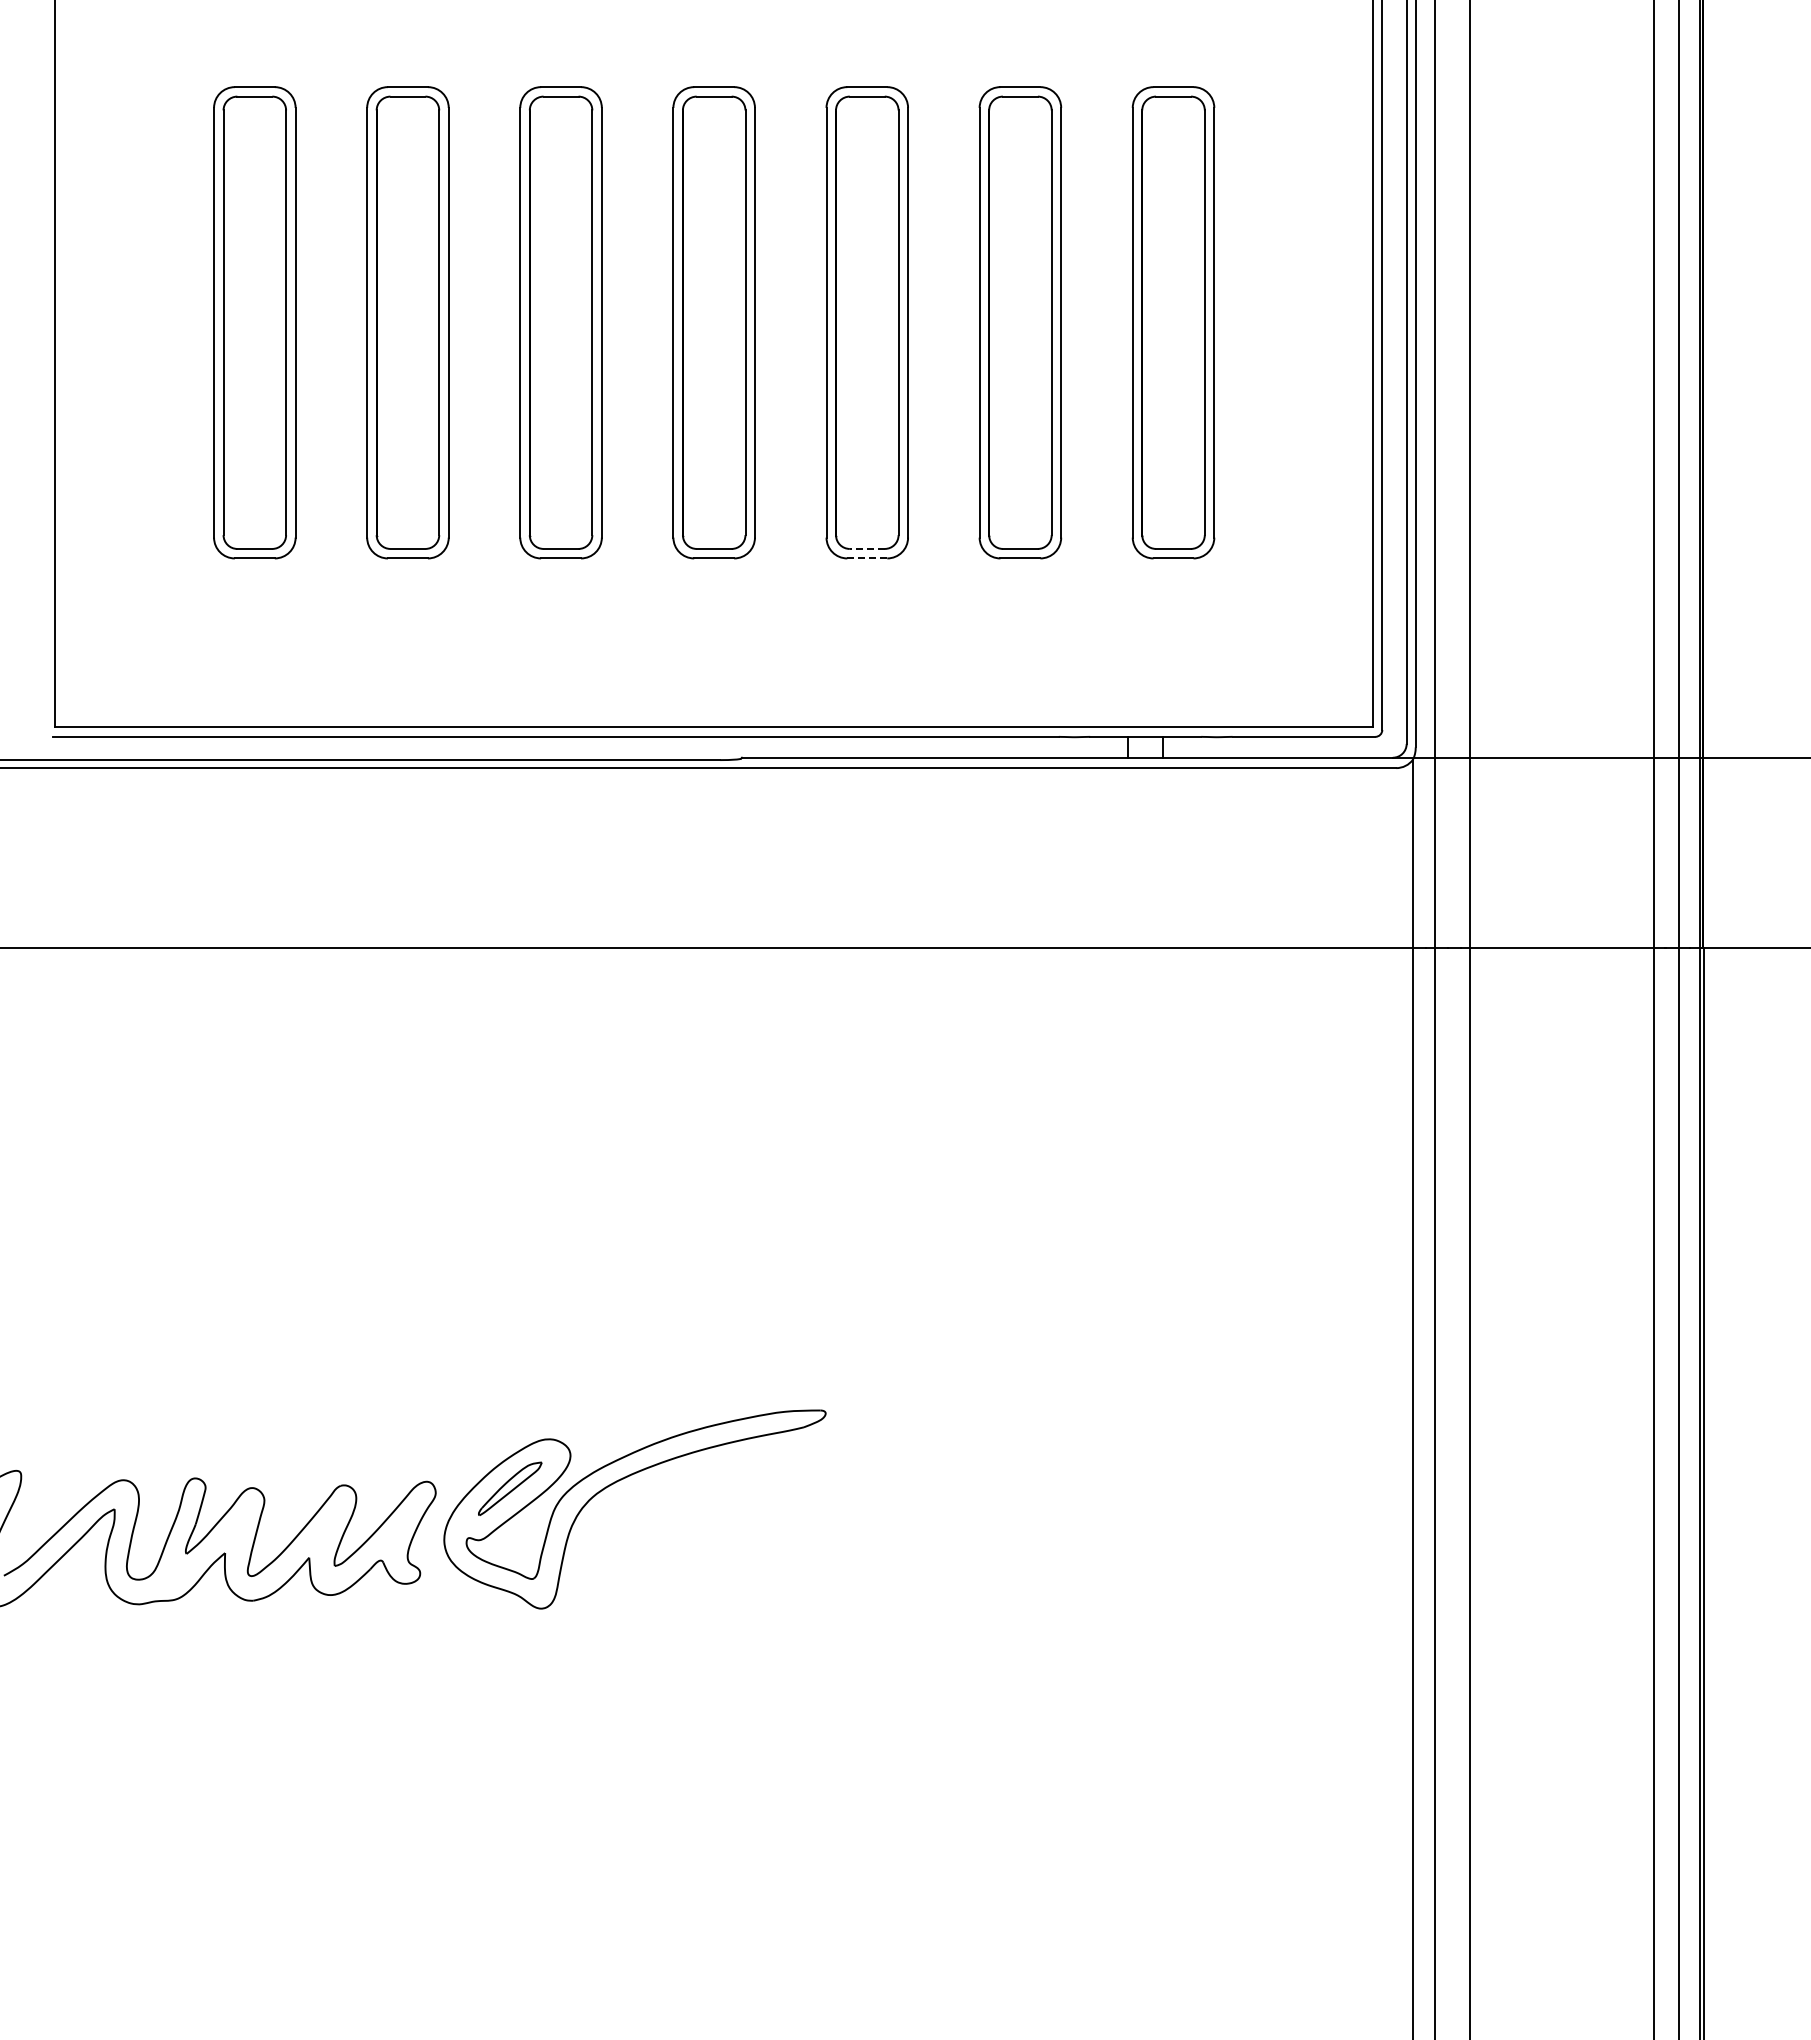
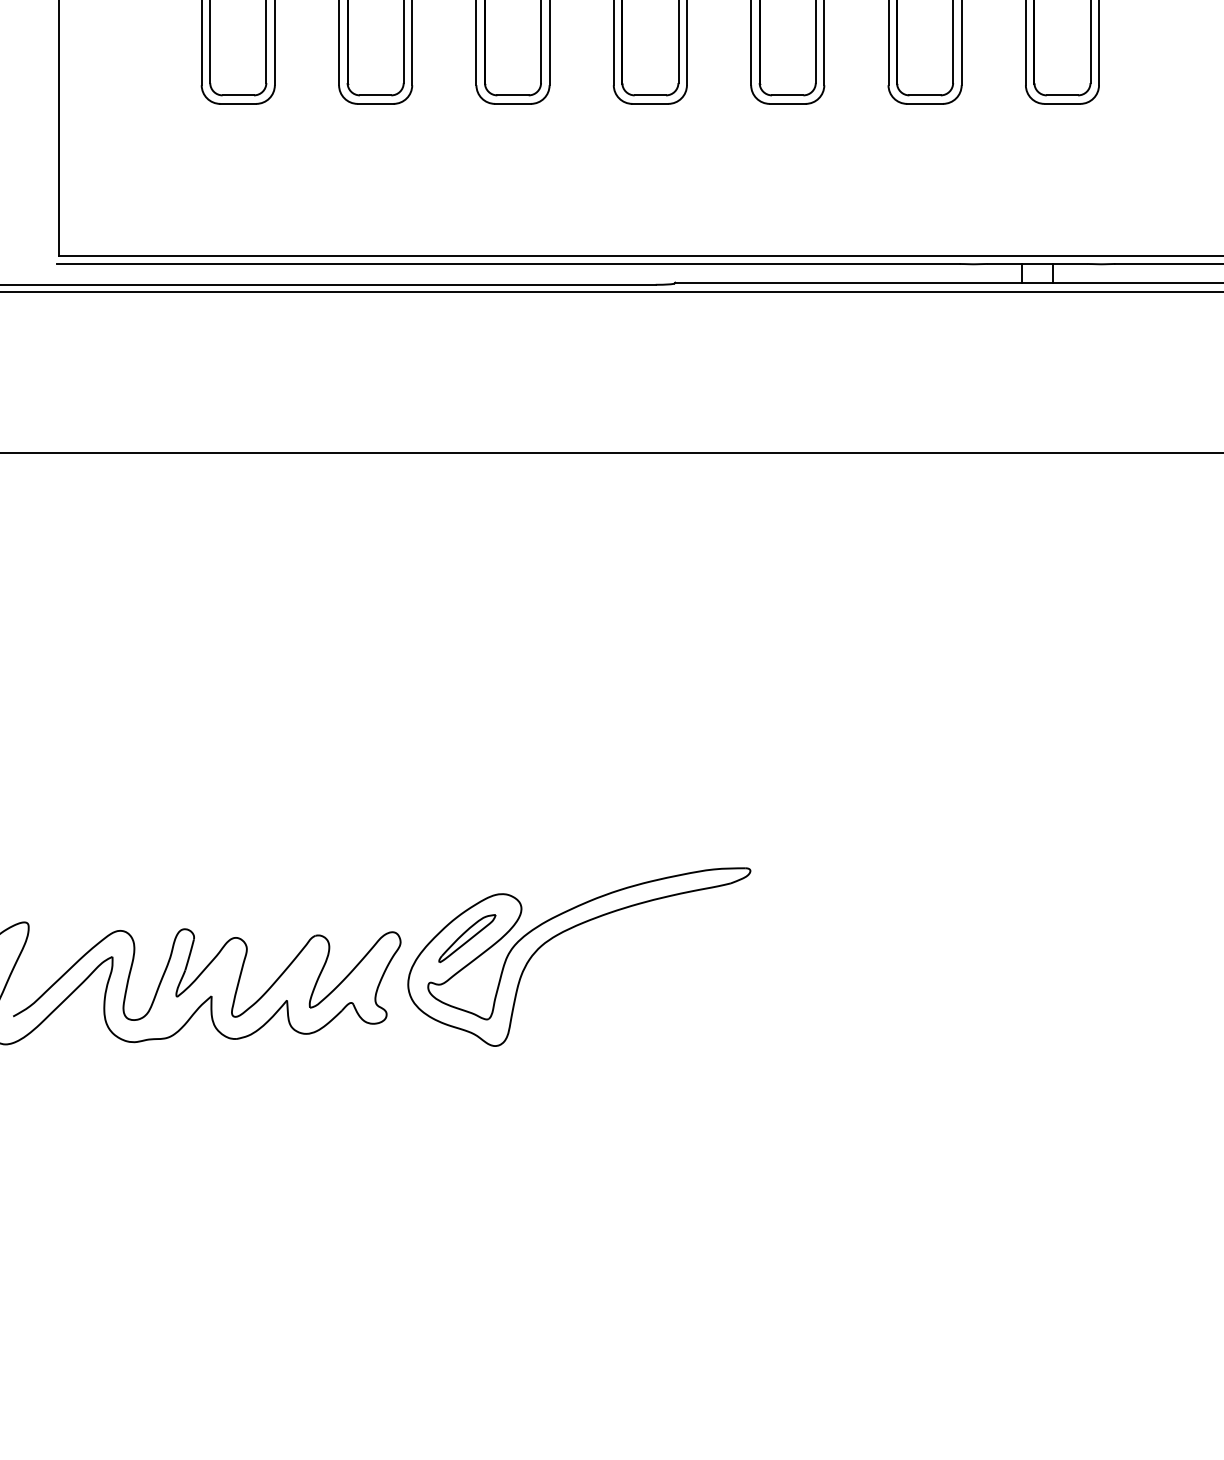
line: (866, 548) -> (787, 94), dashed -> solid
line: (867, 558) -> (787, 103), dashed -> solid

